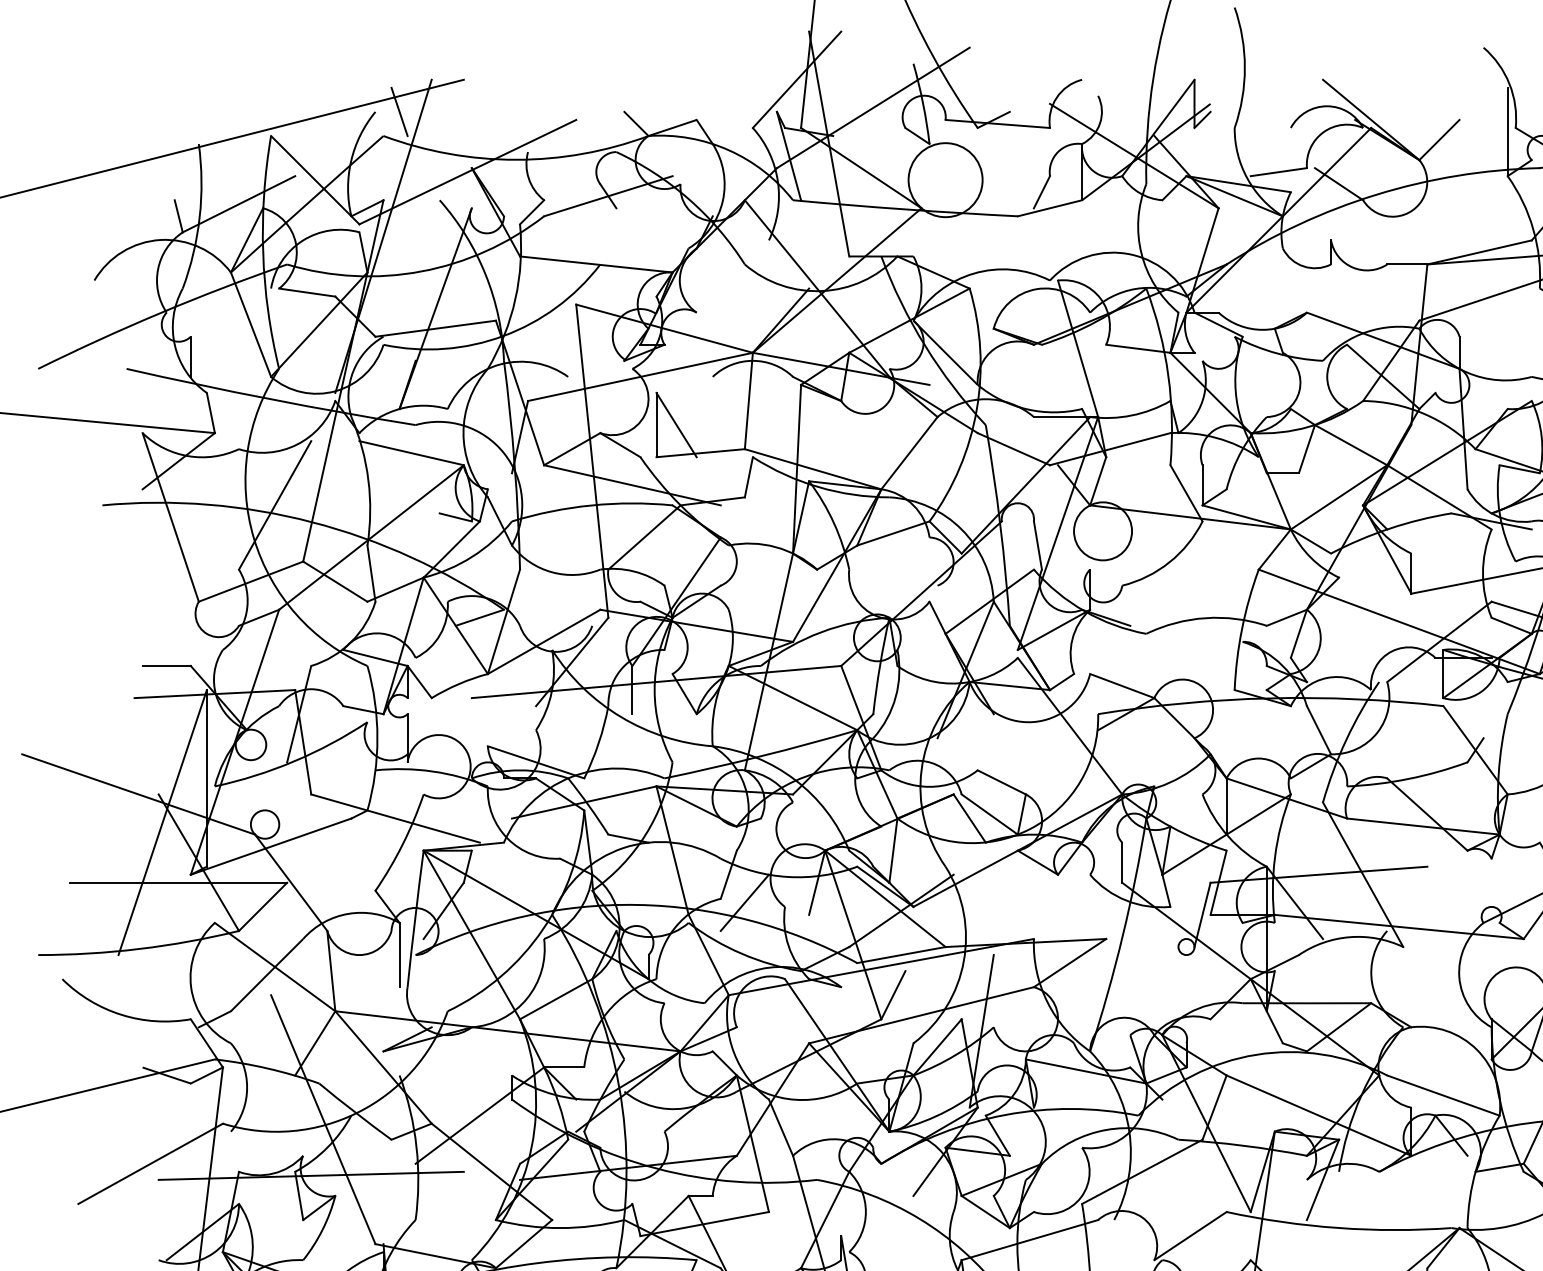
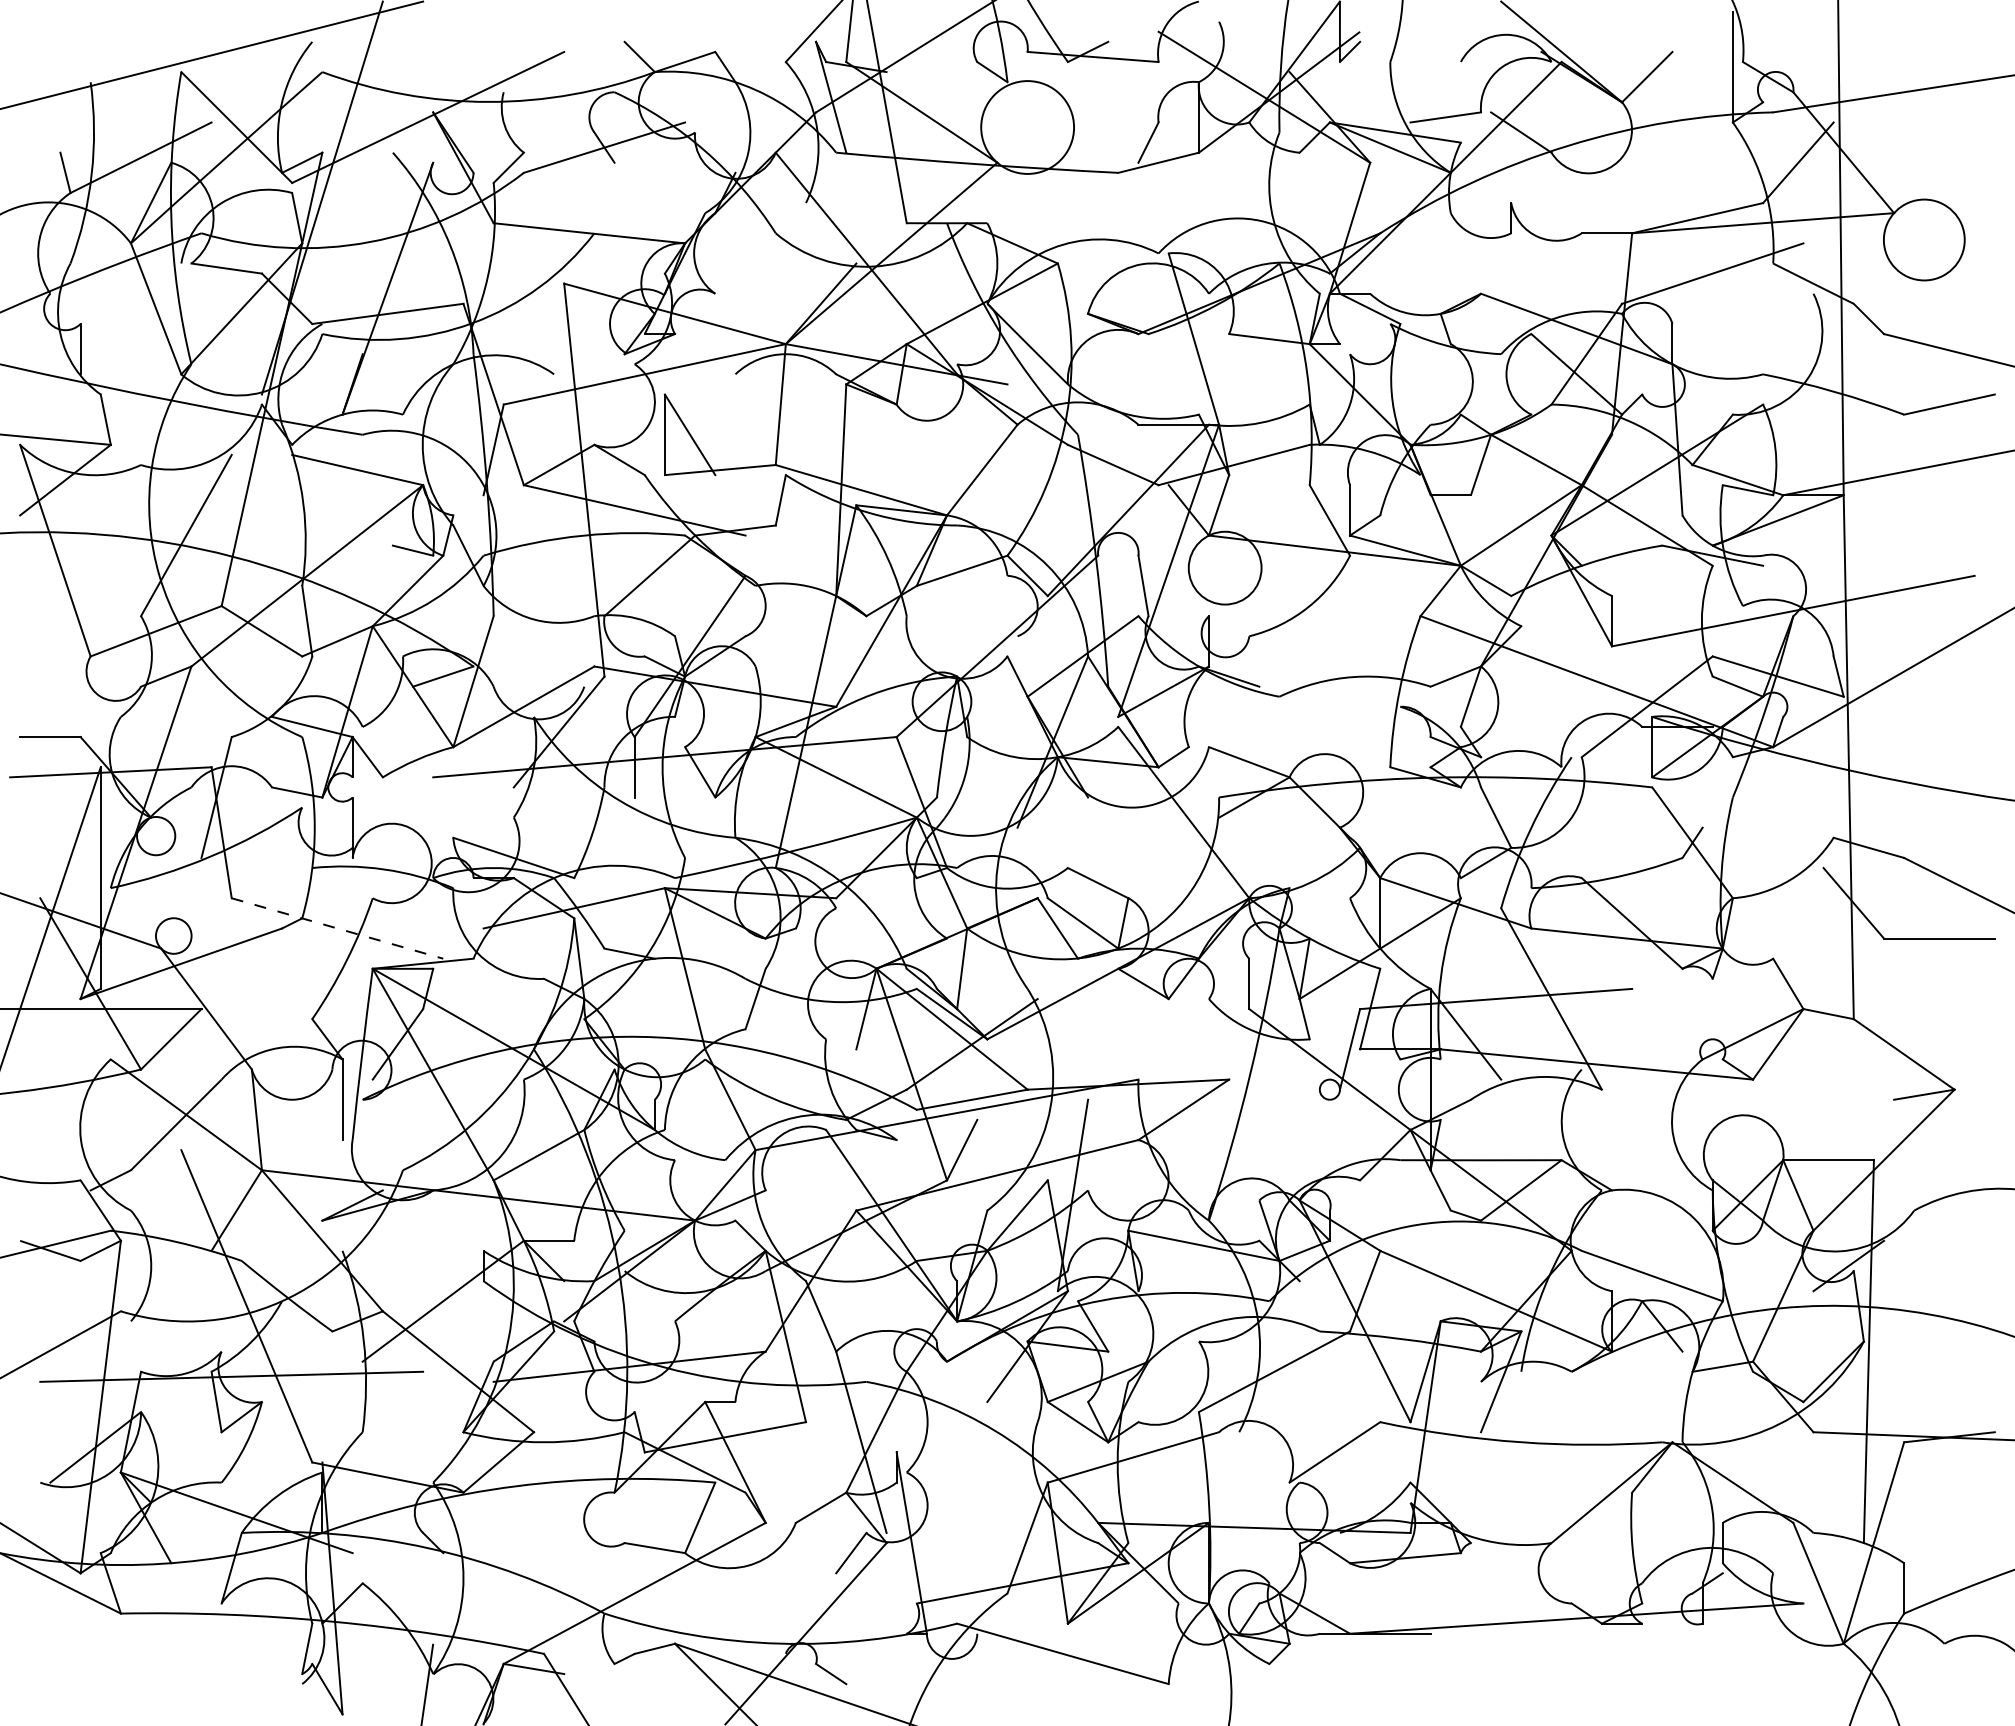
line: (399, 111) -> (342, 41), removed
line: (395, 818) -> (337, 928), solid -> dashed
line: (744, 903) -> (775, 1034), removed

